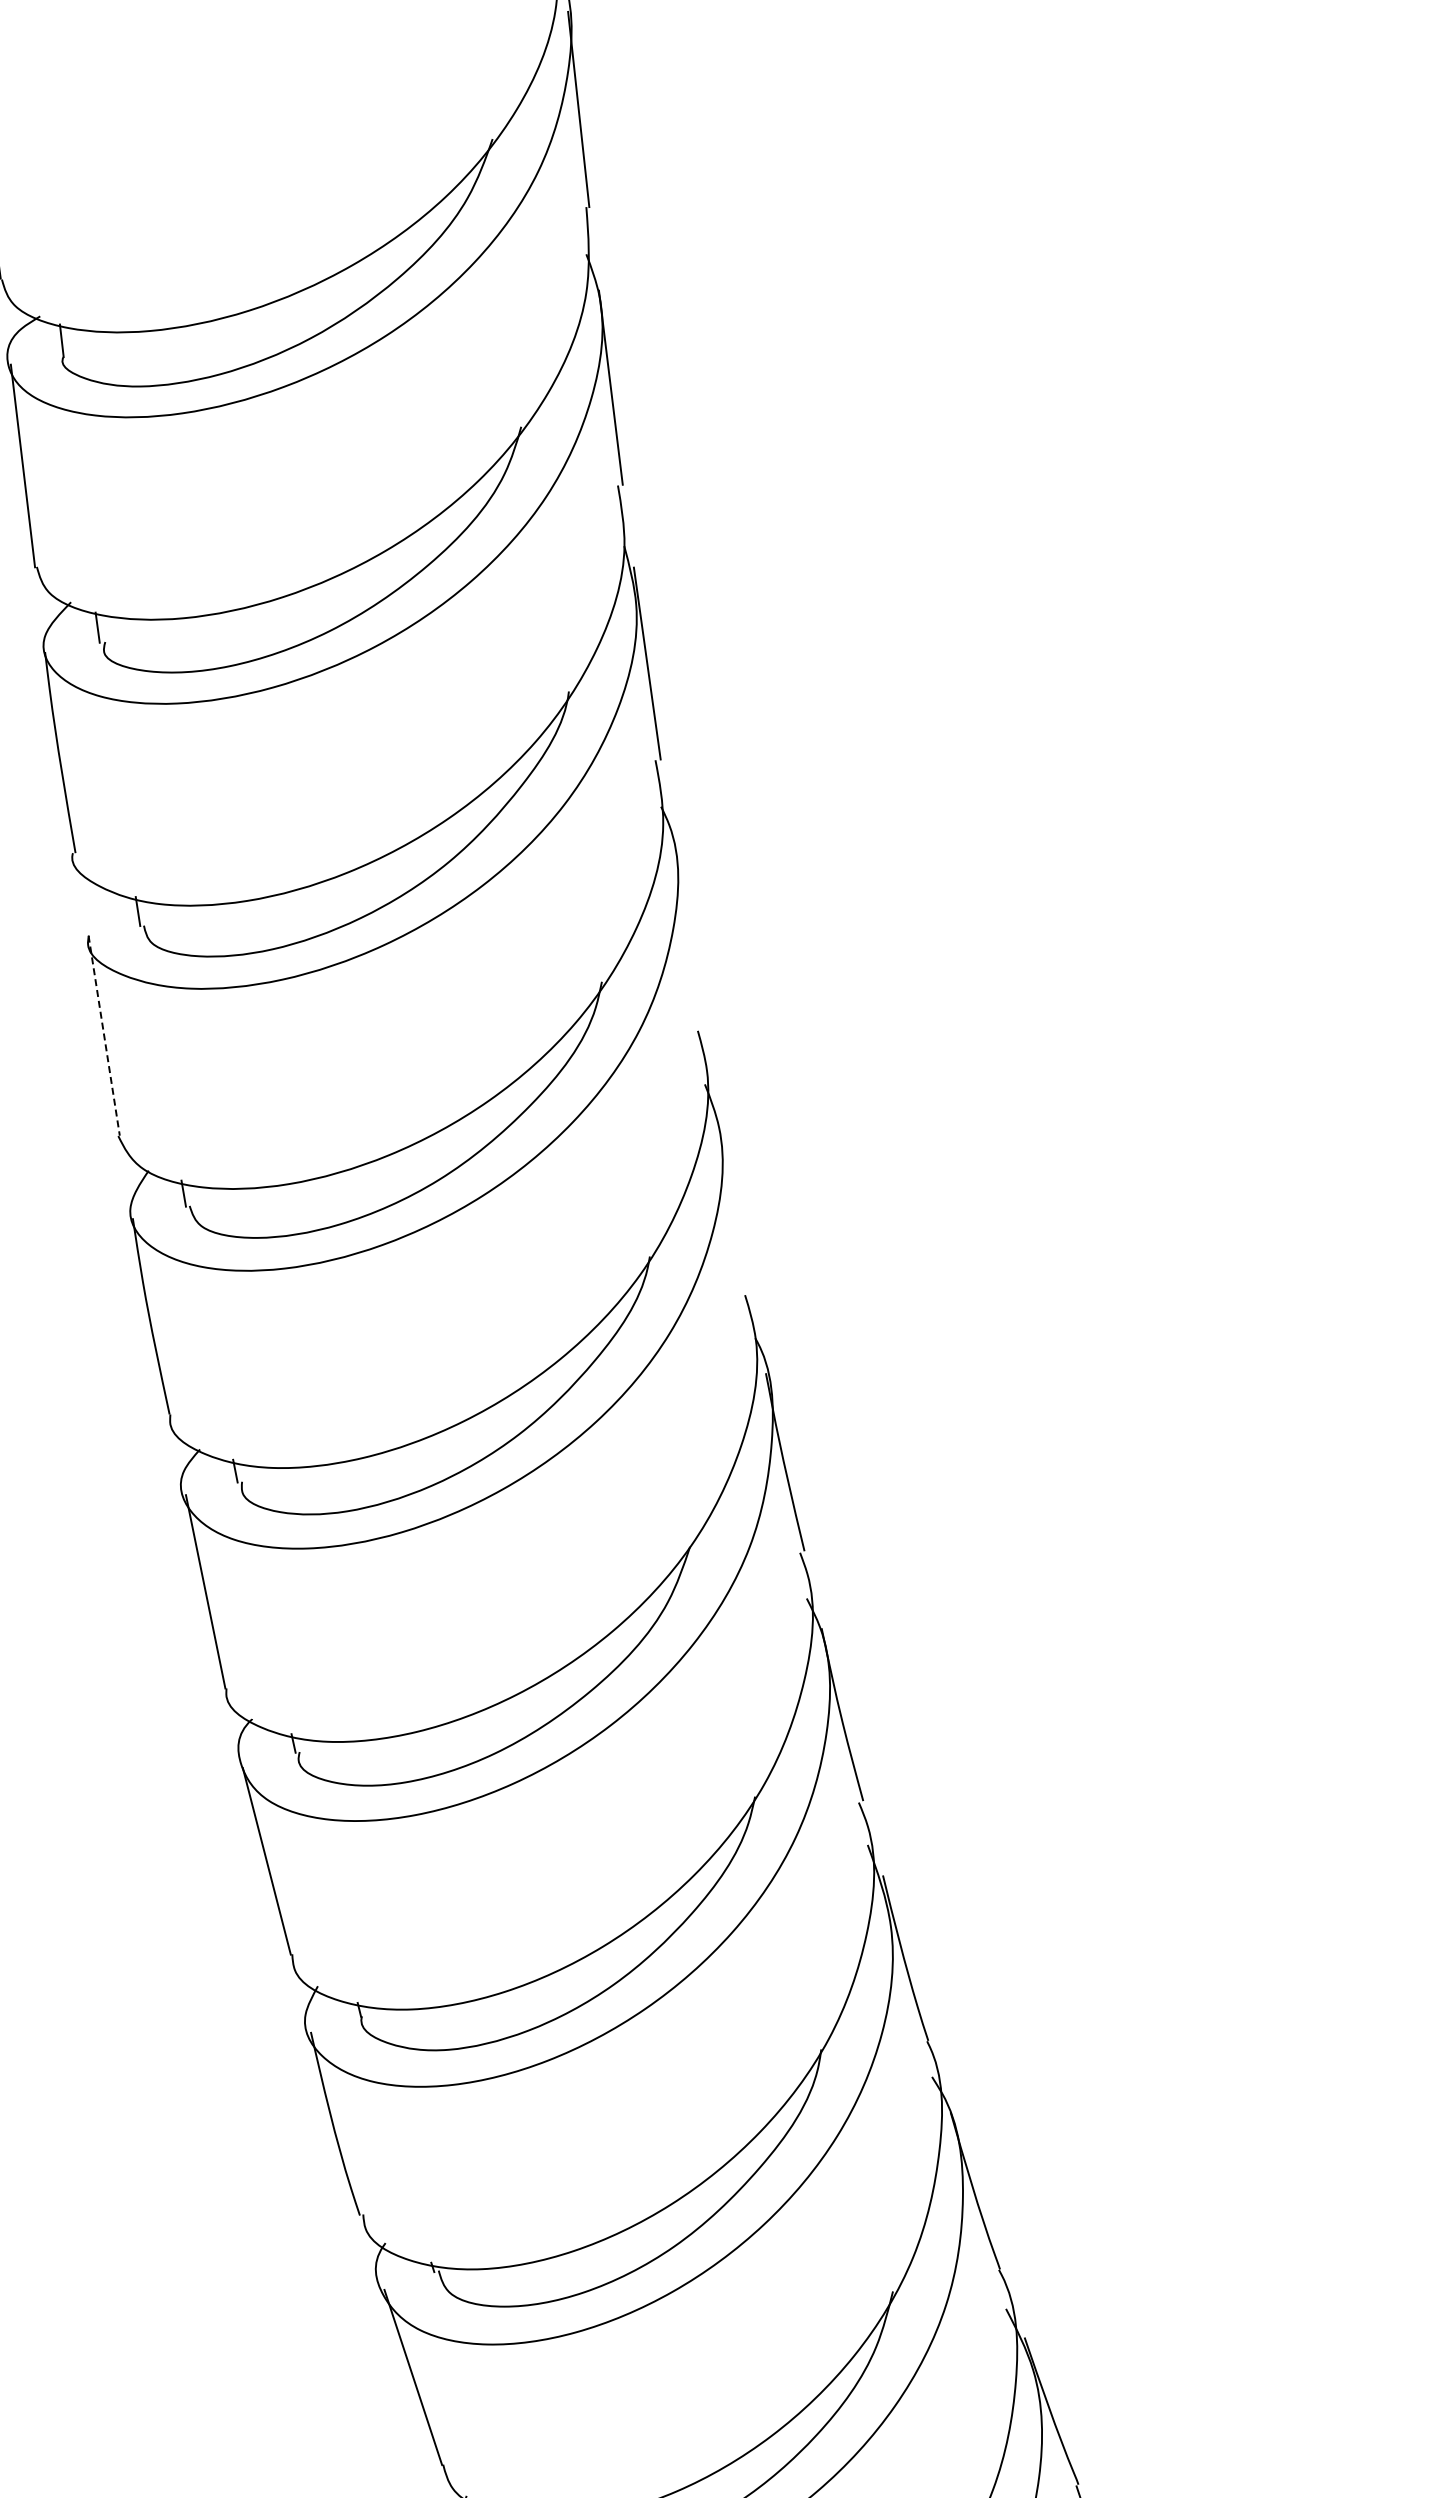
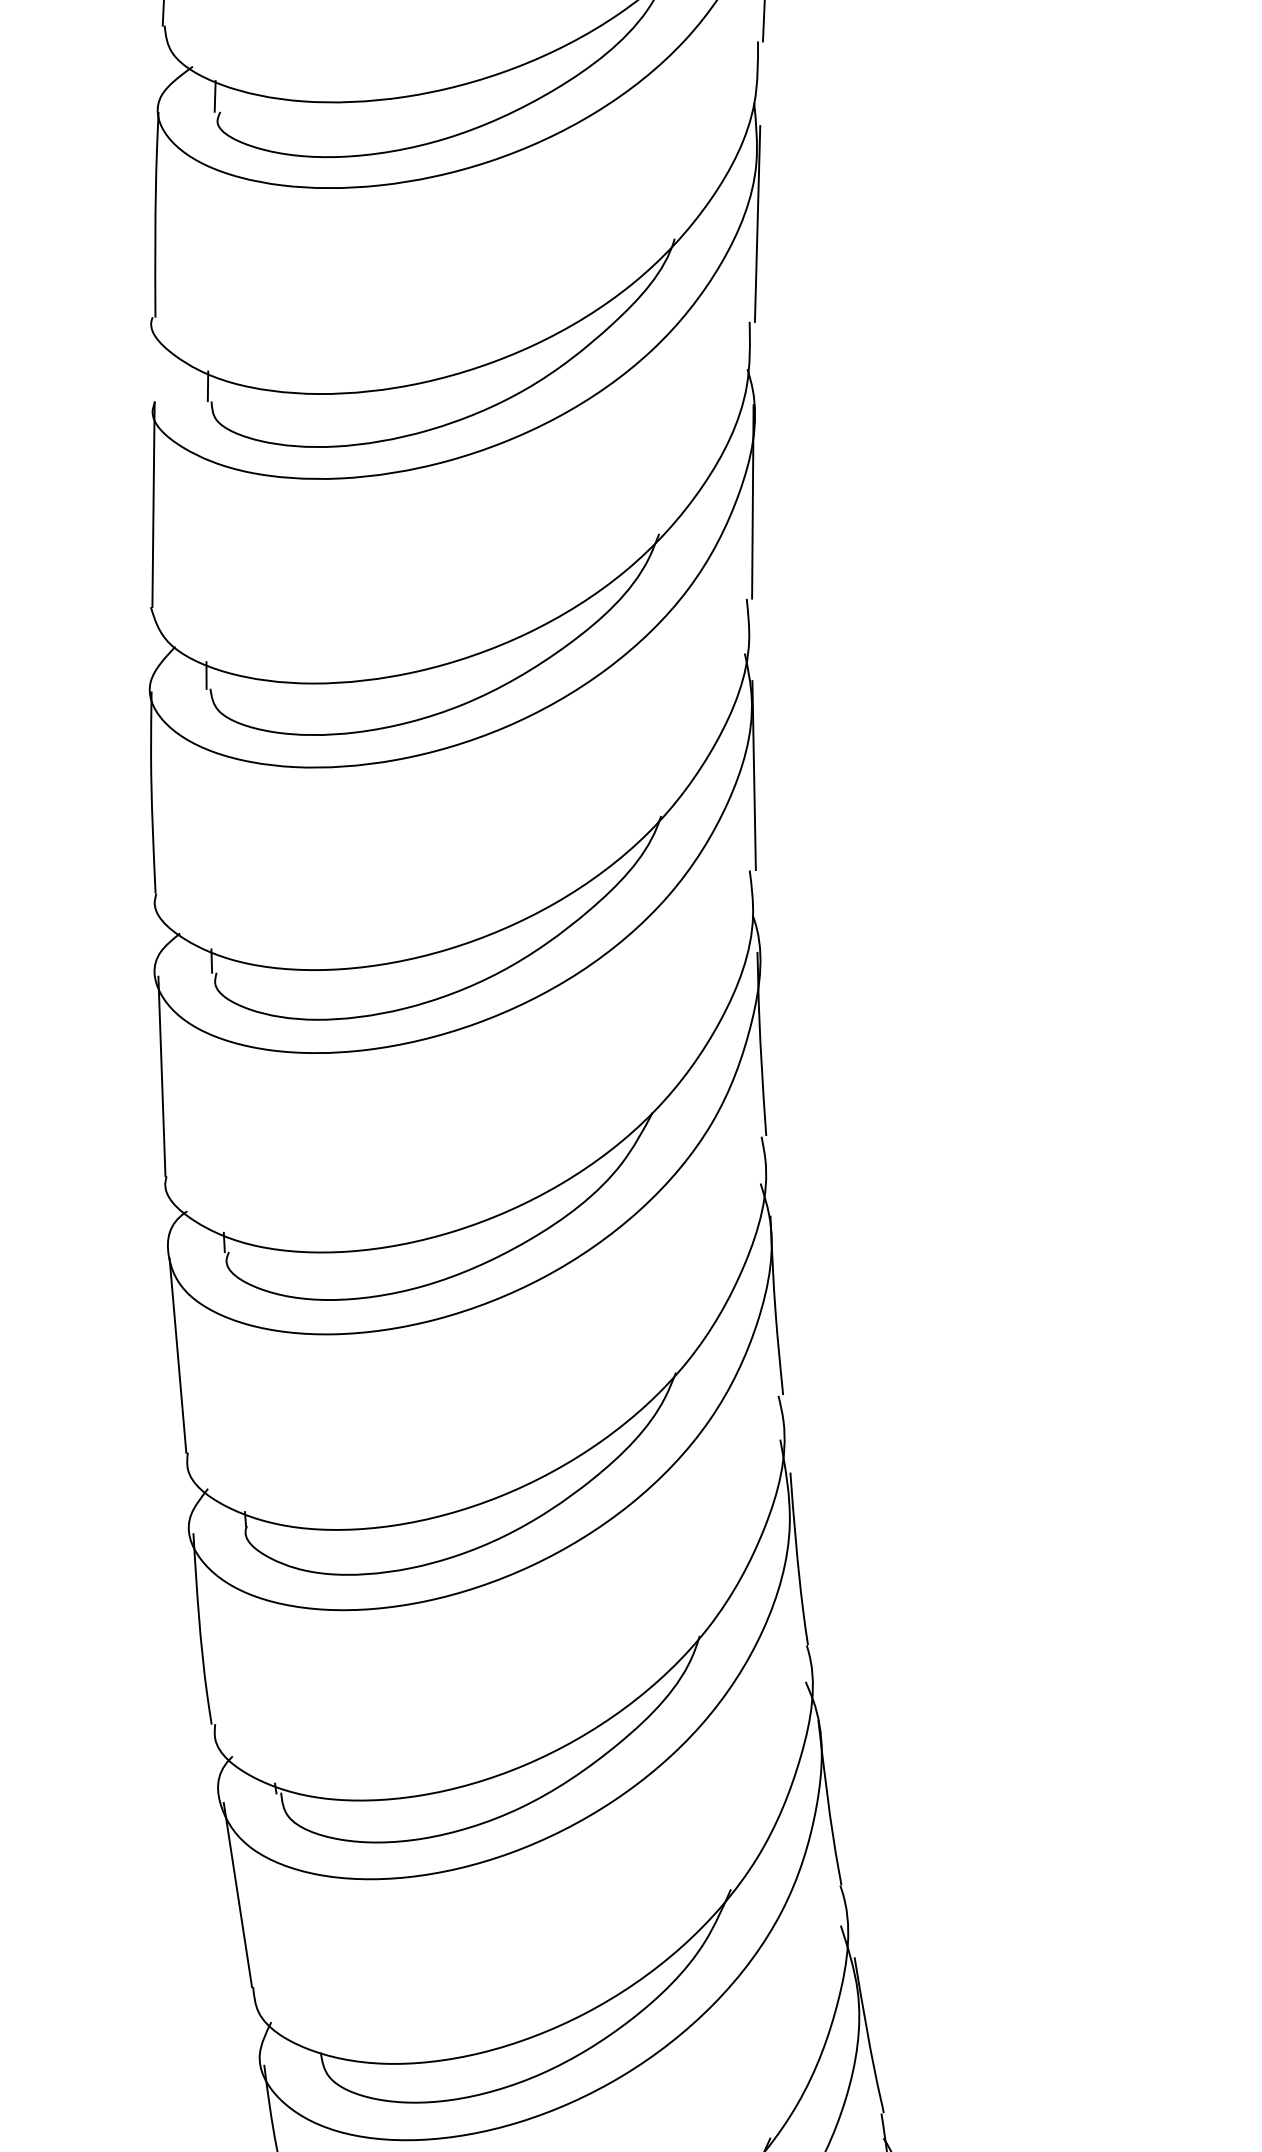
line: (687, 934) -> (752, 501), added
line: (104, 1036) -> (153, 505), dashed -> solid
line: (733, 1201) -> (753, 775), added

